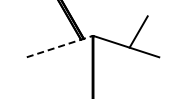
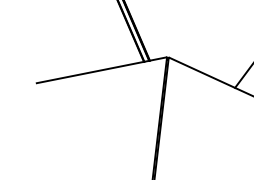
line: (59, 46) -> (101, 69), dashed -> solid

